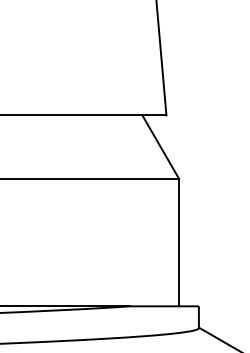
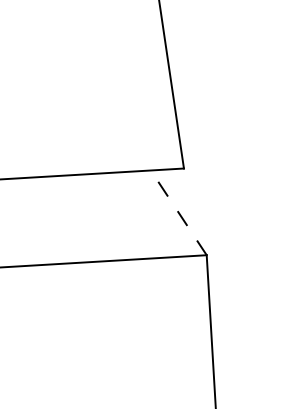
line: (160, 147) -> (178, 213), solid -> dashed

